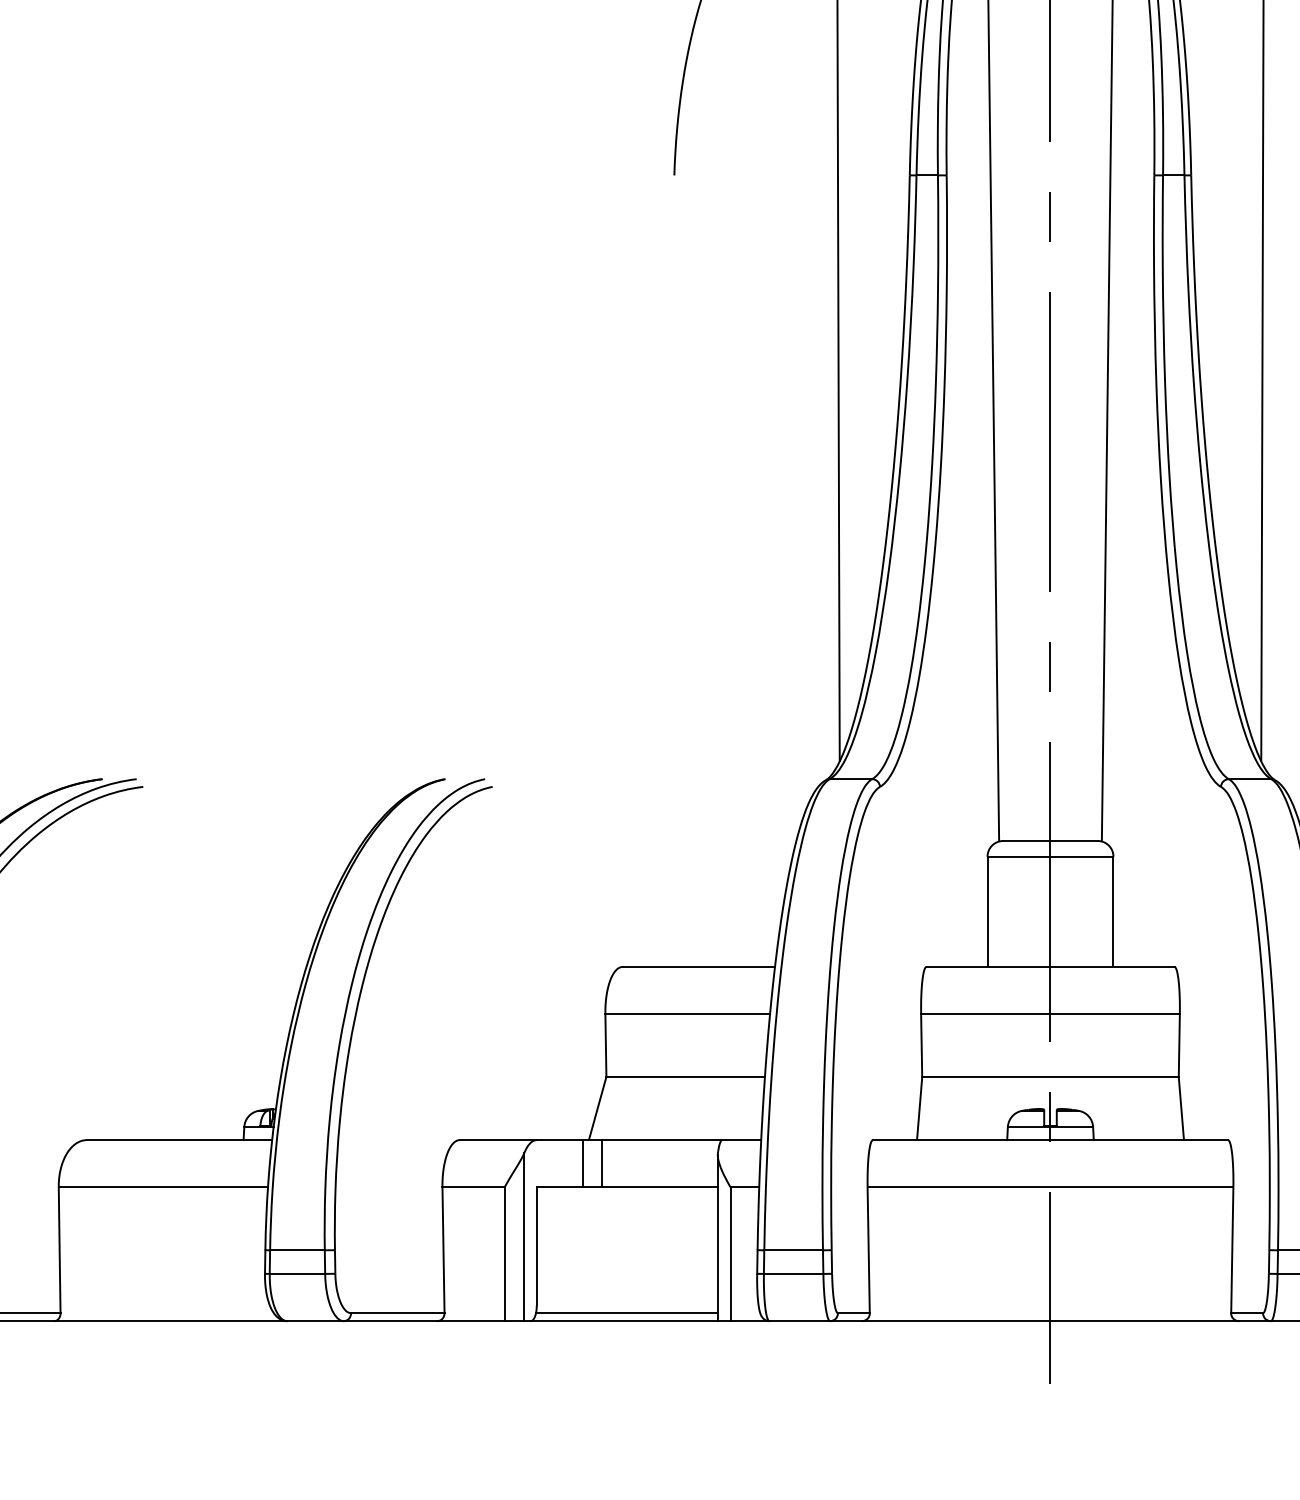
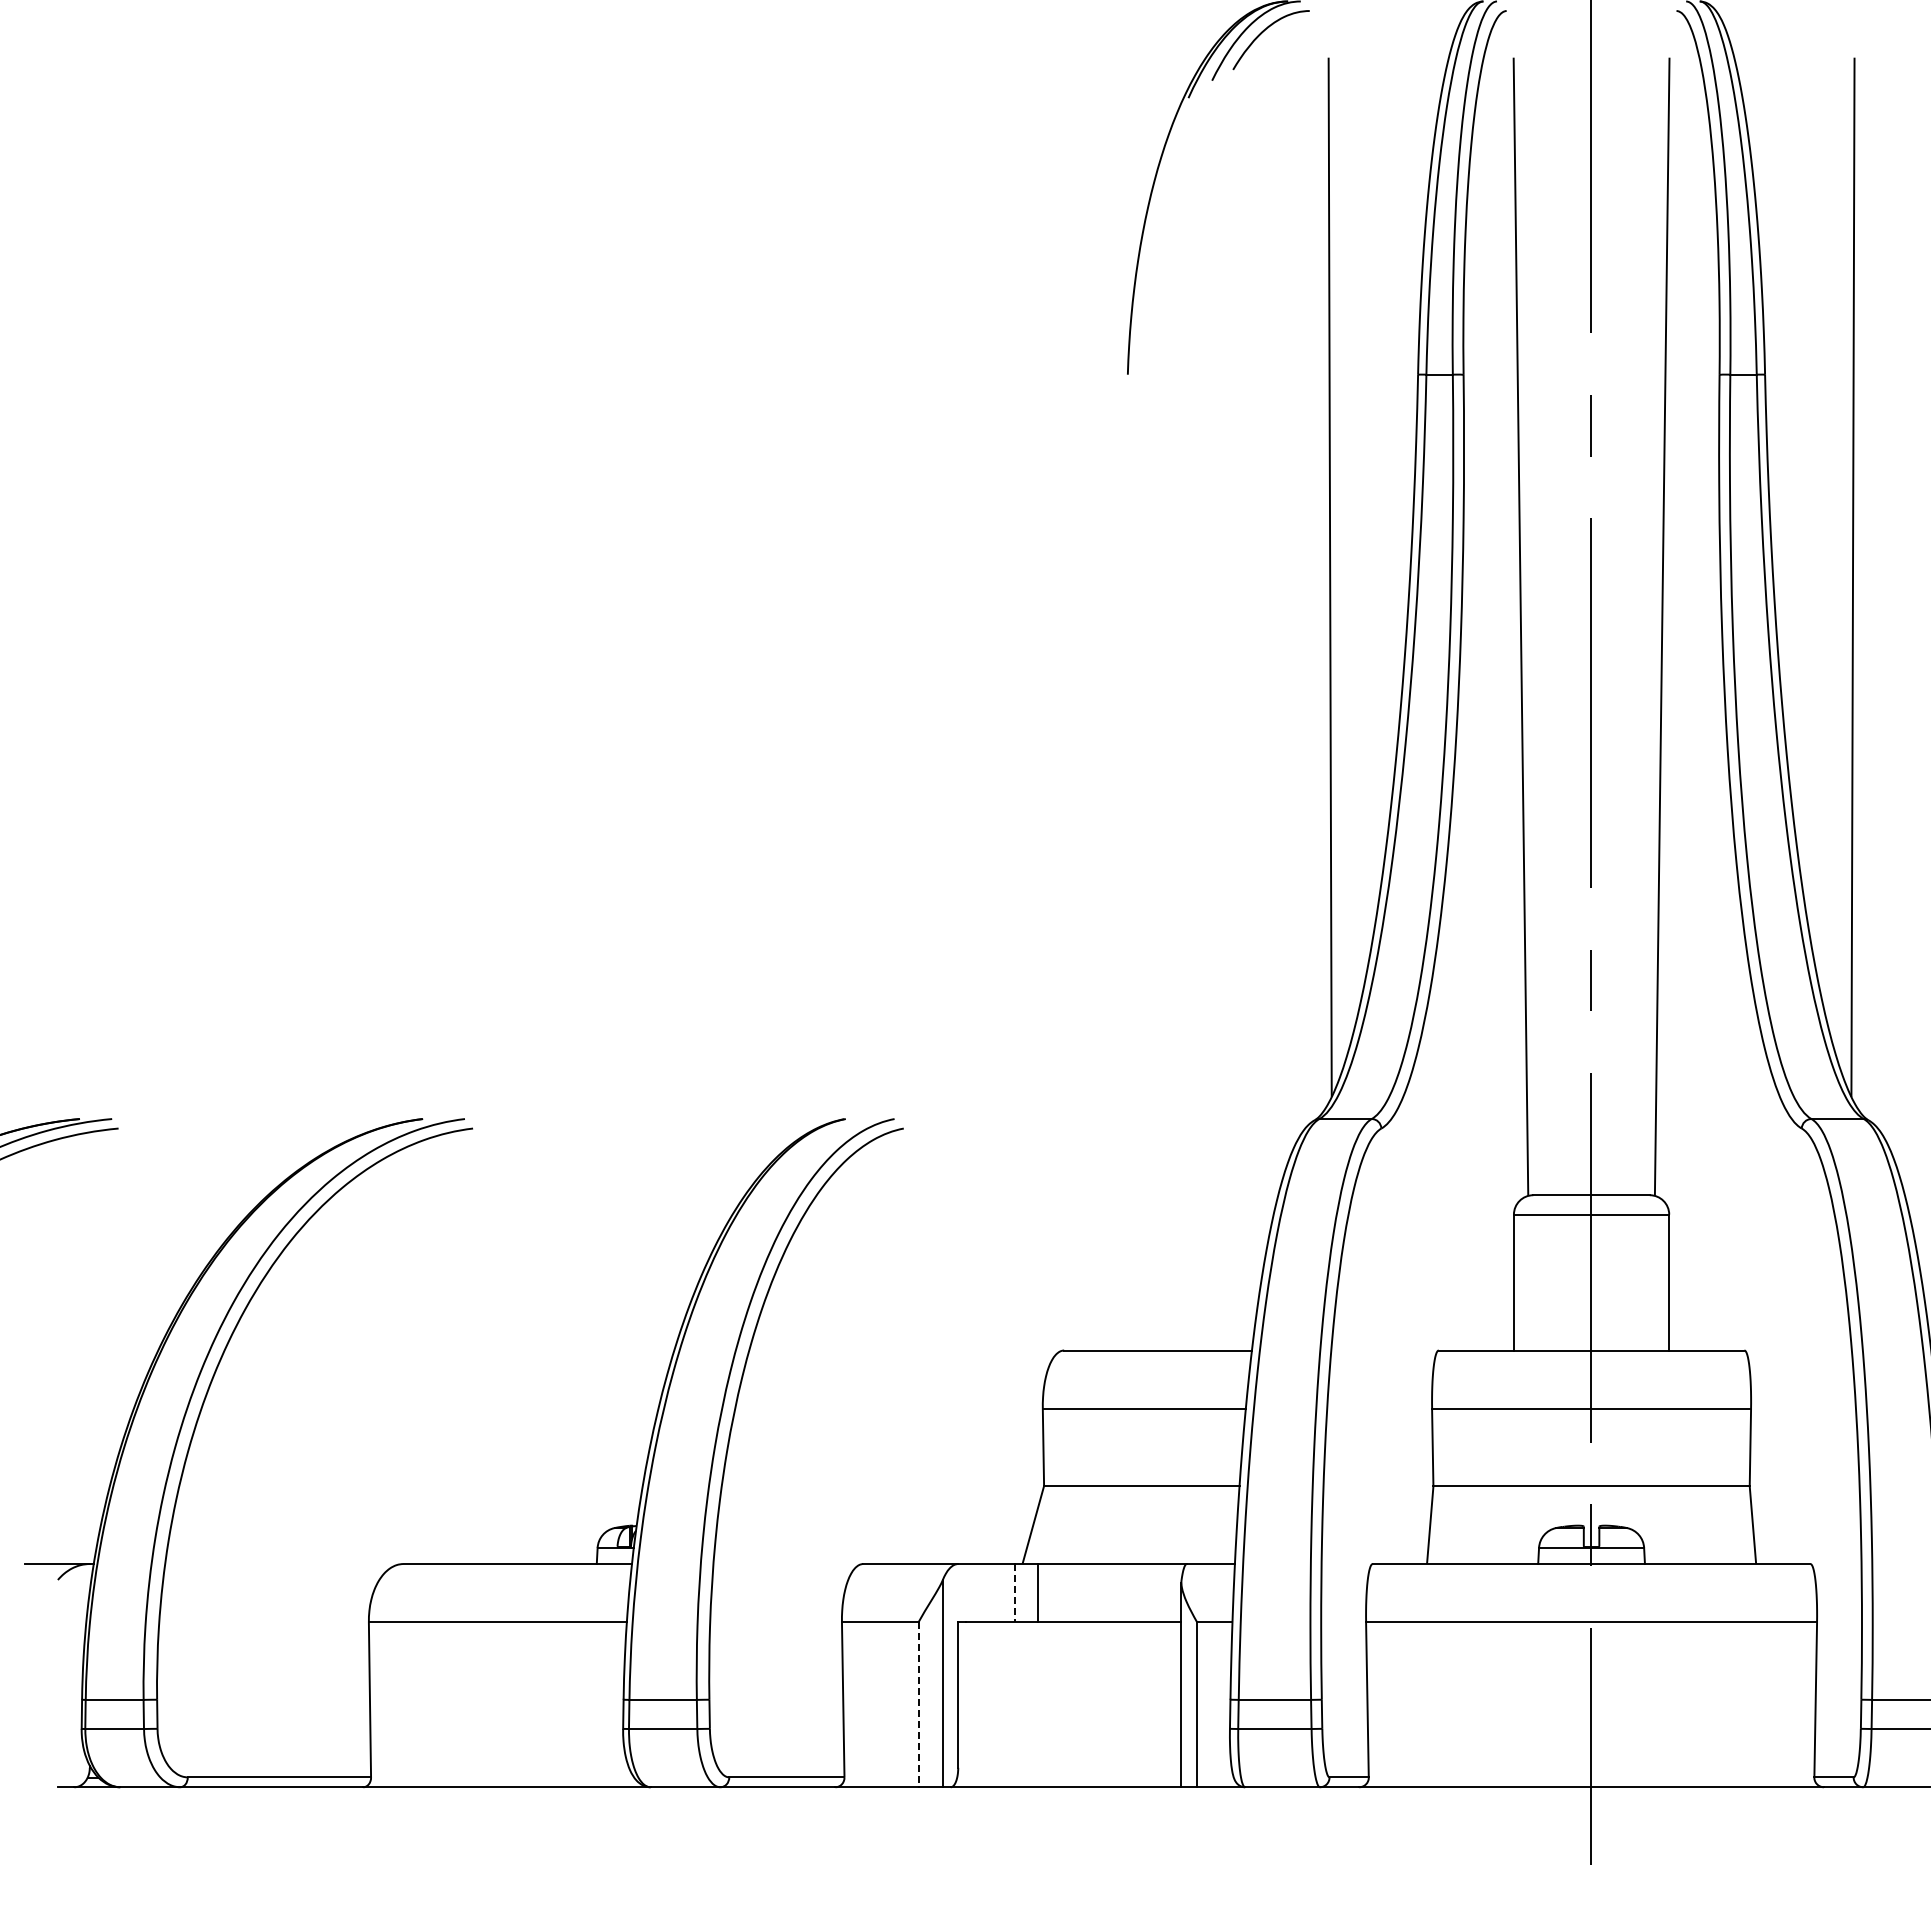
line: (582, 1164) -> (1014, 1593), solid -> dashed
line: (504, 1254) -> (918, 1705), solid -> dashed
line: (627, 1313) -> (1069, 1777), removed

